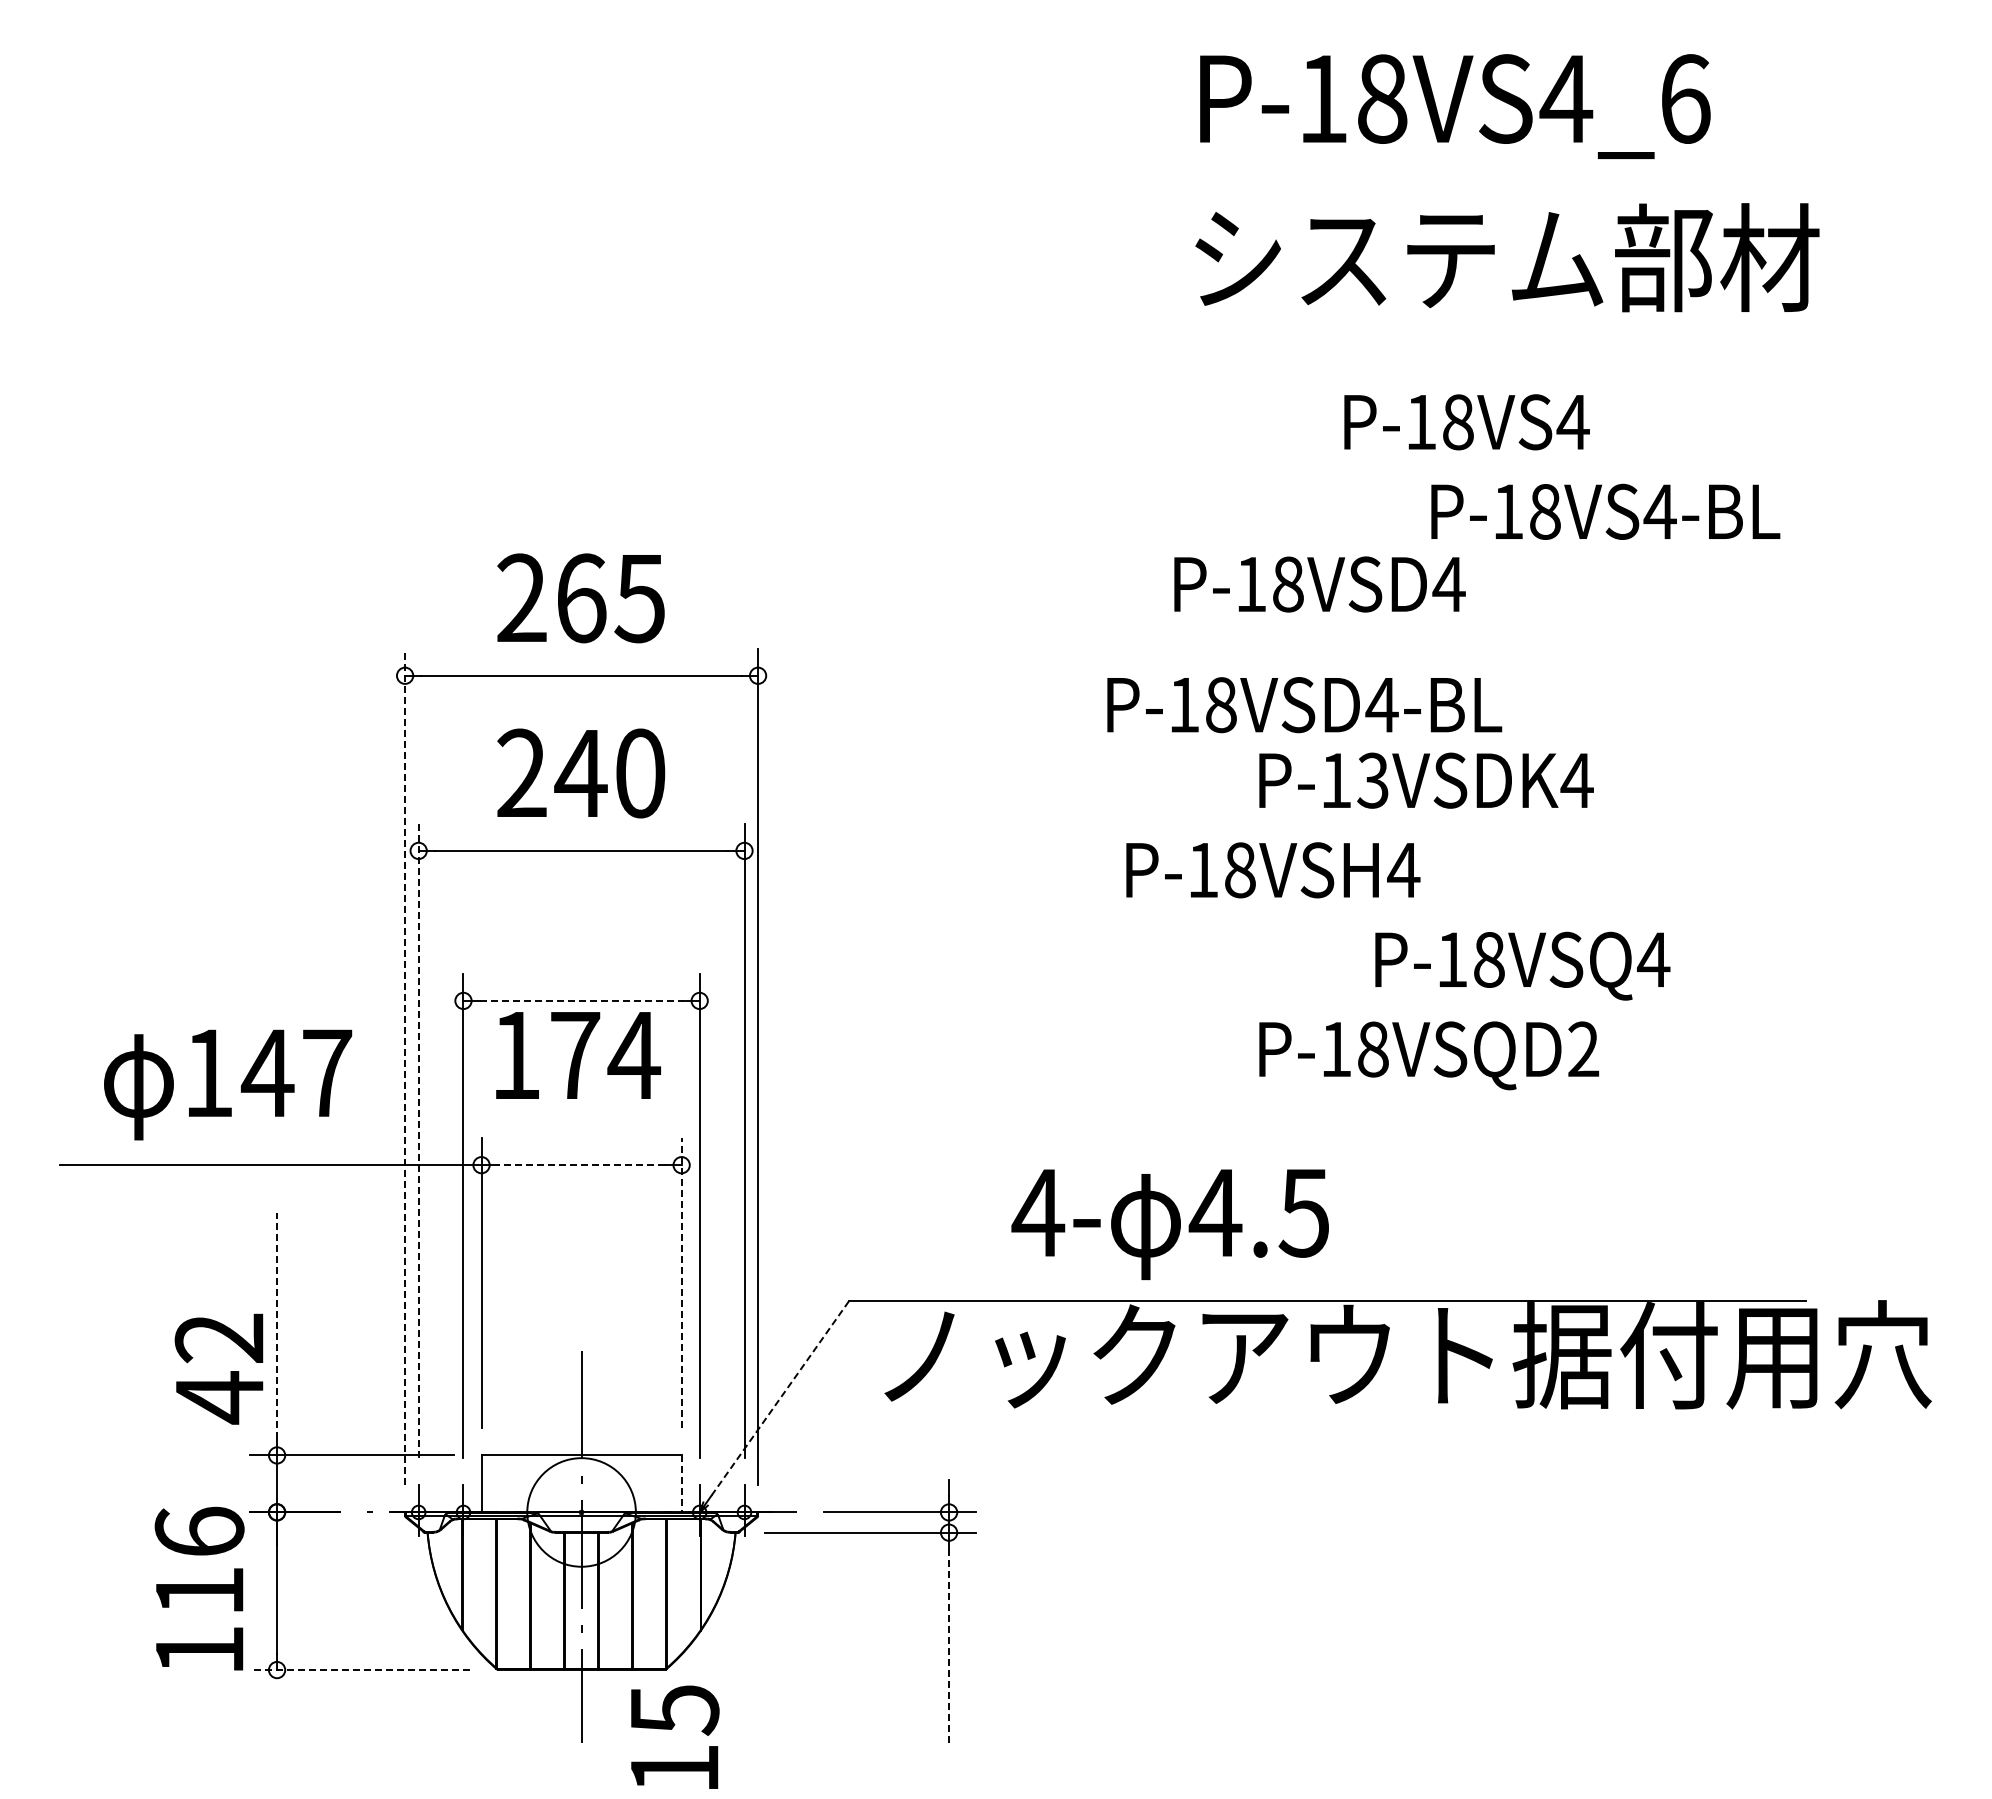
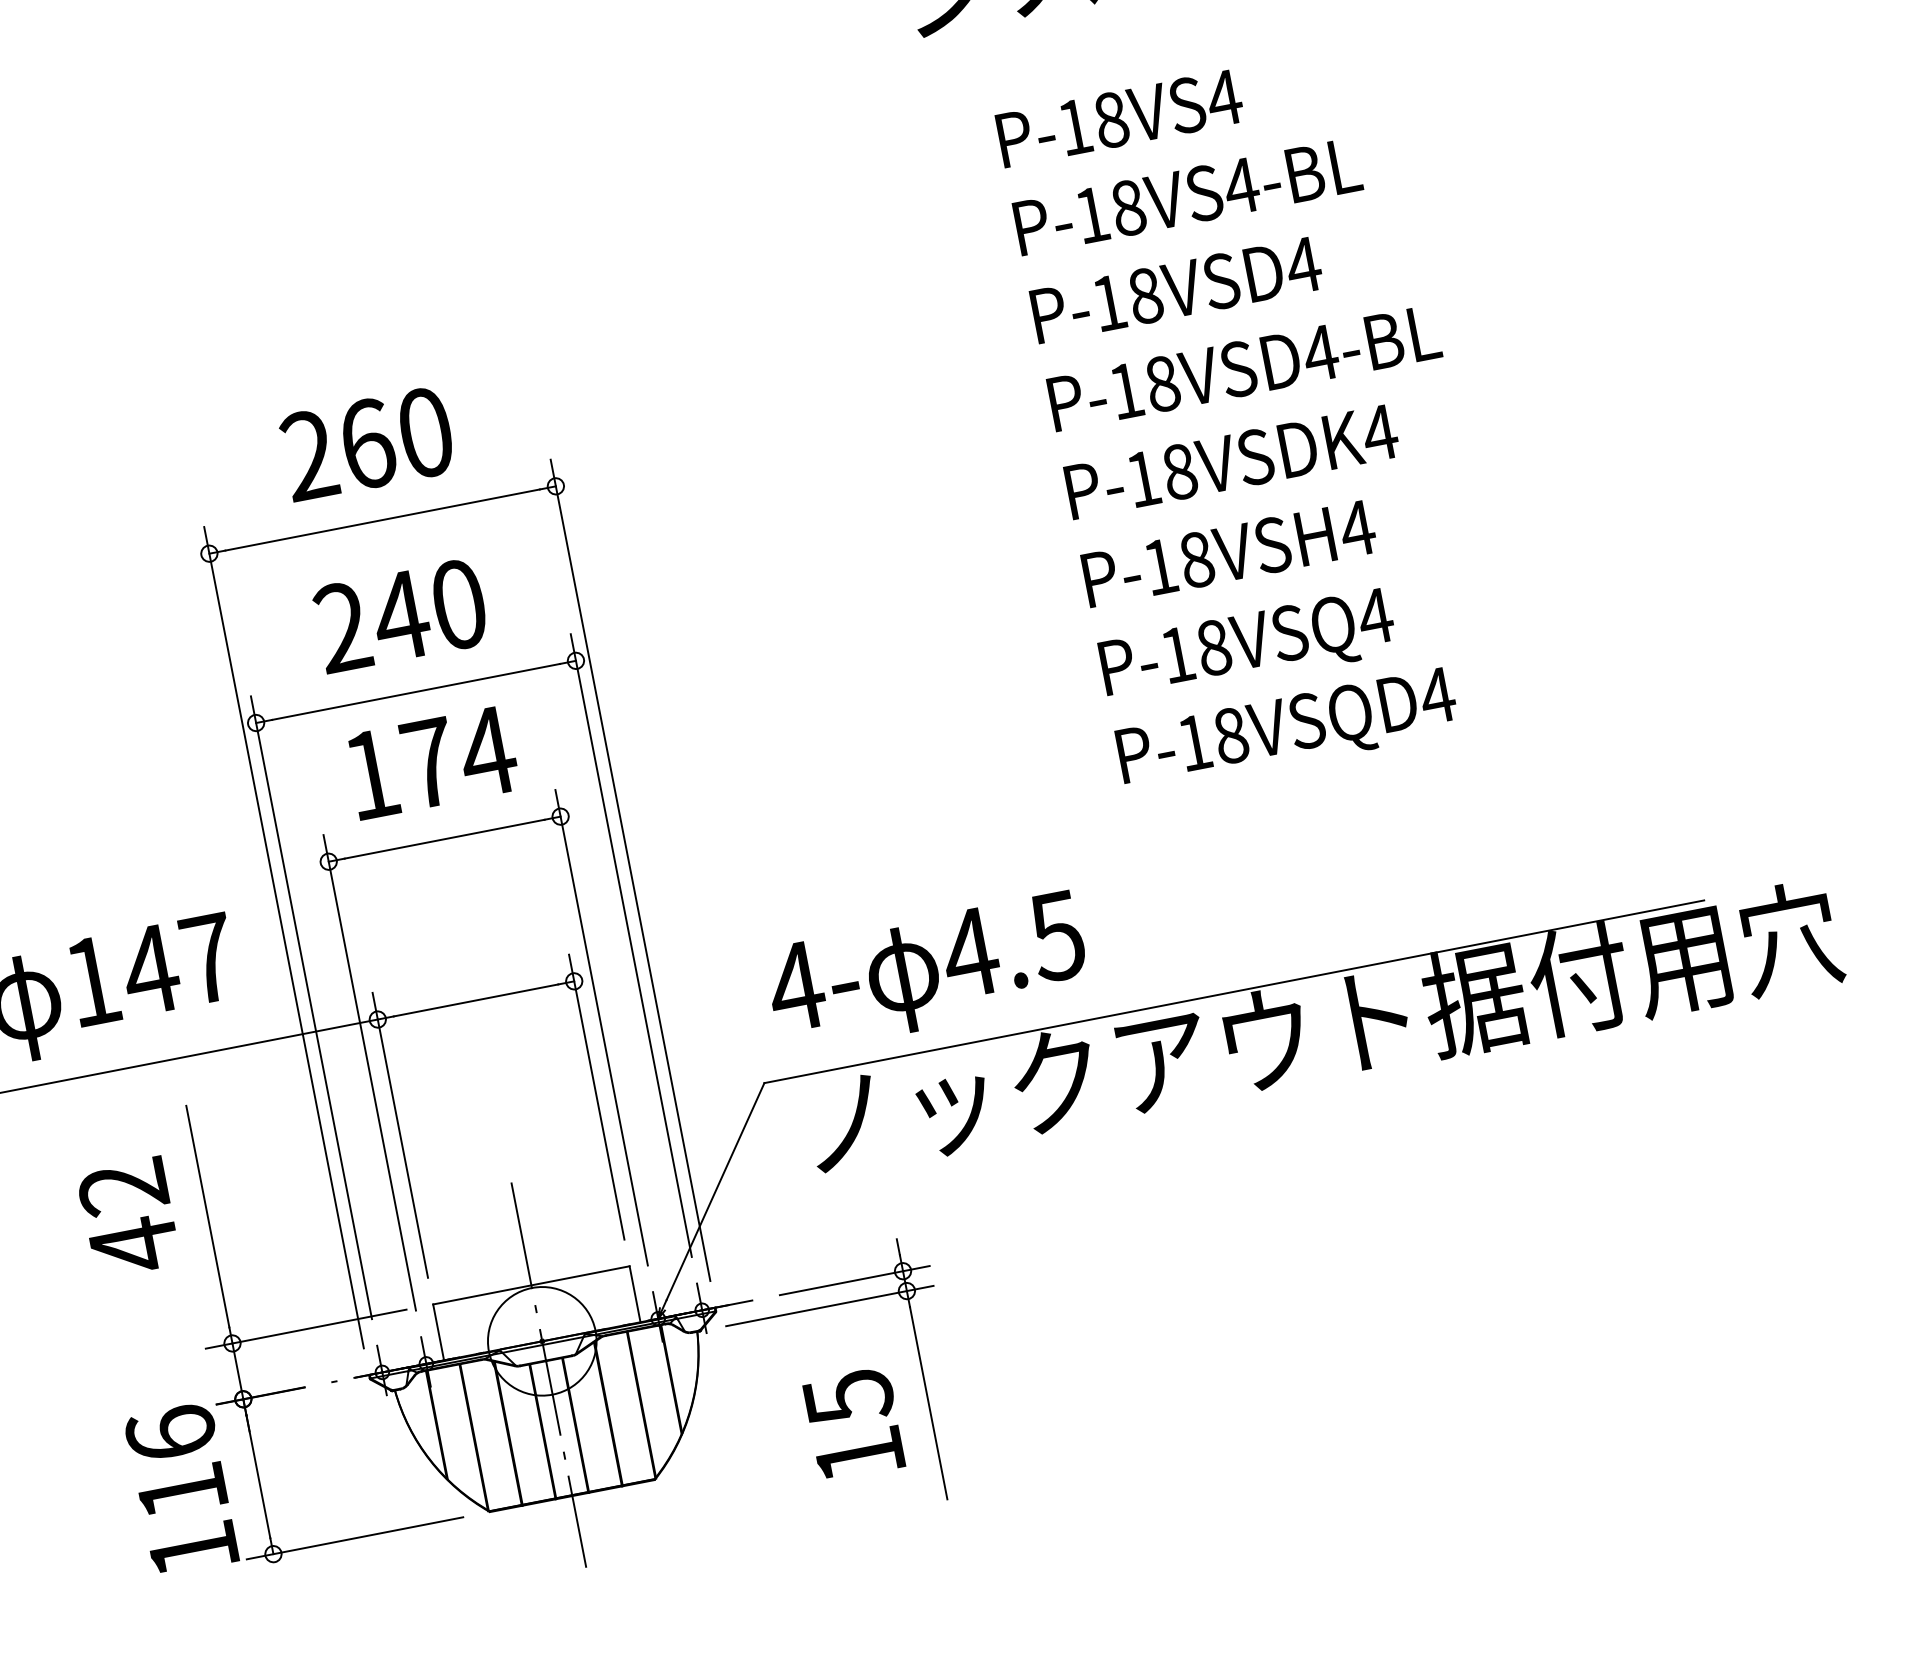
text: (1466, 422) -> (1119, 118), moved
text: (1605, 511) -> (1187, 196), moved
text: (1319, 584) -> (1176, 290), moved
text: (639, 598) -> (424, 433), 265 -> 260
text: (1304, 705) -> (1244, 368), moved
text: (1372, 780) -> (1178, 471), P-13VSDK4 -> P-18VSDK4
text: (1273, 870) -> (1229, 553), moved
text: (1522, 965) -> (1247, 647), moved
line: (581, 1000) -> (444, 838), dashed -> solid
text: (1583, 1048) -> (1437, 694), P-18VSQD2 -> P-18VSQD4
text: (578, 1055) -> (432, 762), moved
line: (405, 1066) -> (284, 937), dashed -> solid
line: (418, 1140) -> (311, 1007), dashed -> solid
line: (581, 1165) -> (475, 1000), dashed -> solid
text: (1169, 1224) -> (927, 973), moved
line: (681, 1282) -> (596, 1096), dashed -> solid
line: (277, 1326) -> (208, 1216), dashed -> solid
text: (218, 1368) -> (127, 1217), moved
line: (780, 1398) -> (715, 1191), dashed -> solid
line: (681, 1483) -> (634, 1293), dashed -> solid
line: (949, 1646) -> (929, 1402), dashed -> solid
line: (359, 1670) -> (354, 1538), dashed -> solid
text: (675, 1736) -> (854, 1423), moved

